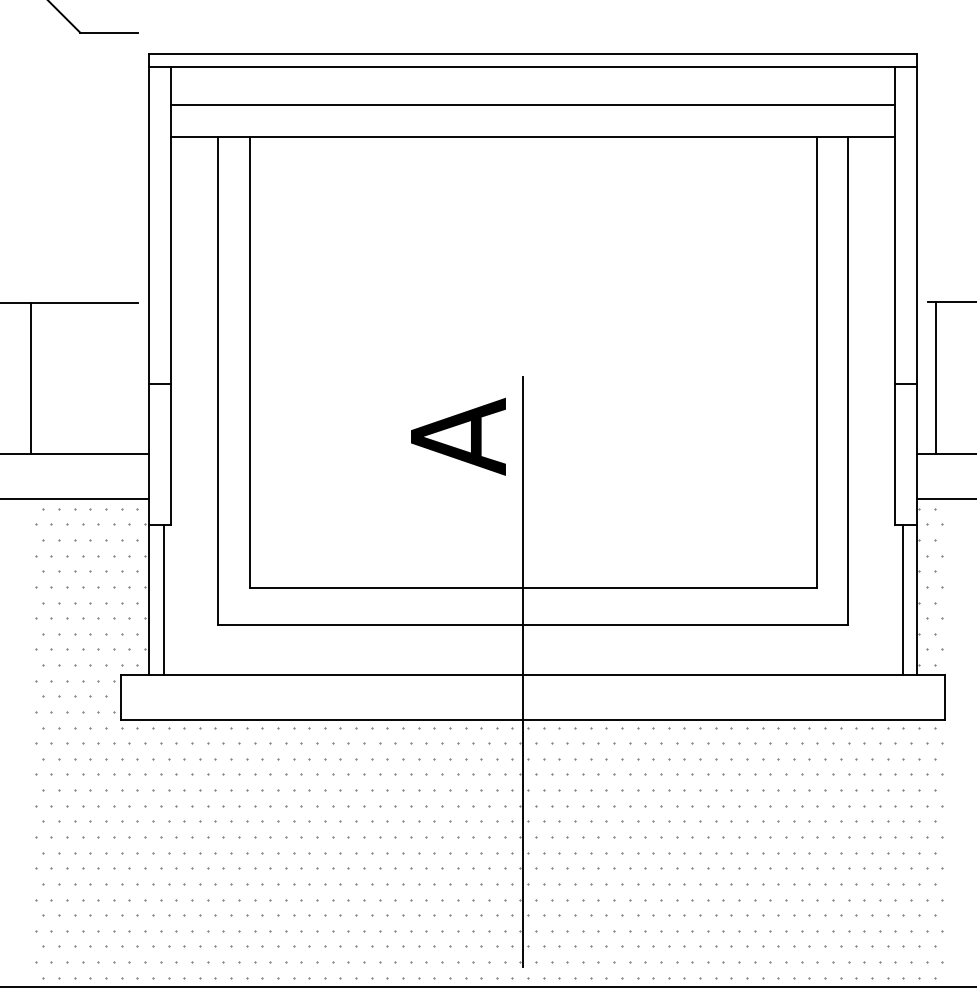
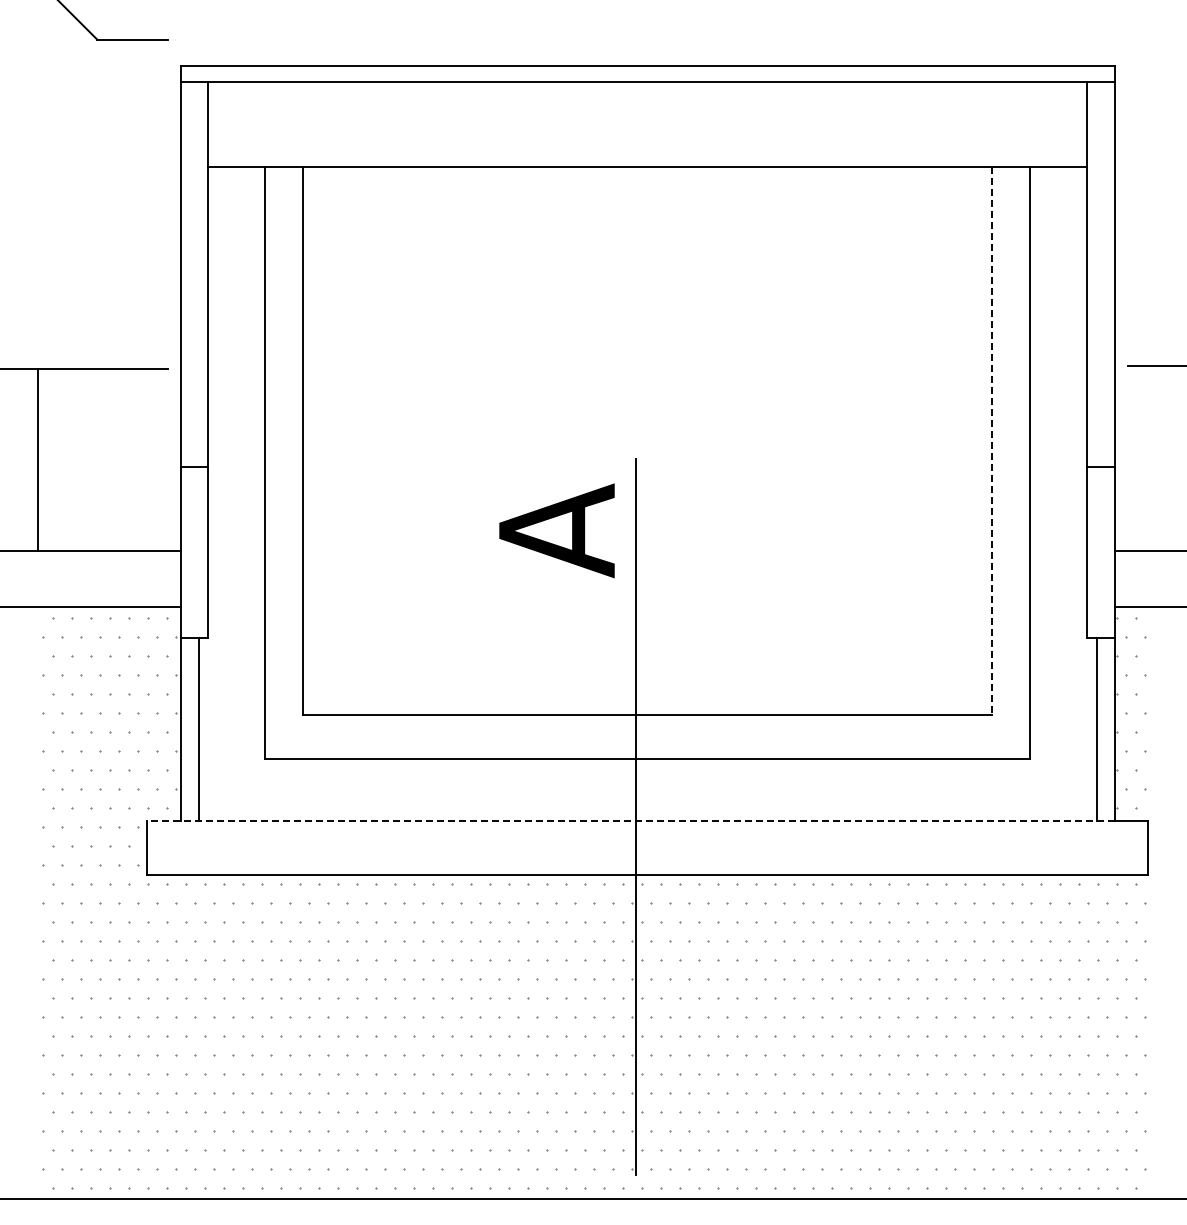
line: (532, 104) -> (647, 127), removed
line: (816, 363) -> (992, 441), solid -> dashed
line: (935, 377) -> (1136, 458), removed
line: (518, 675) -> (630, 820), solid -> dashed

